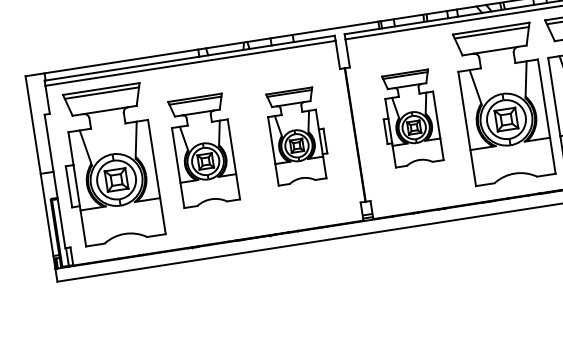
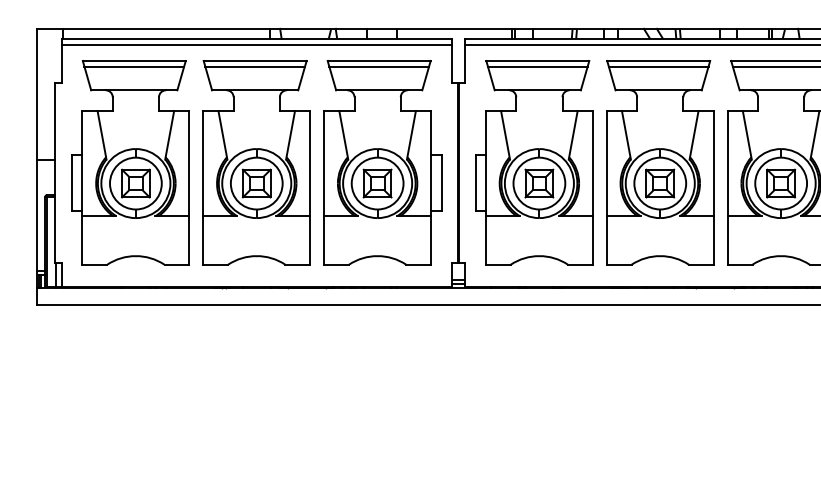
part: (410, 118) -> (534, 162), size x1.67
part: (297, 135) -> (382, 162), size x1.67
part: (203, 150) -> (256, 162), size x1.43

